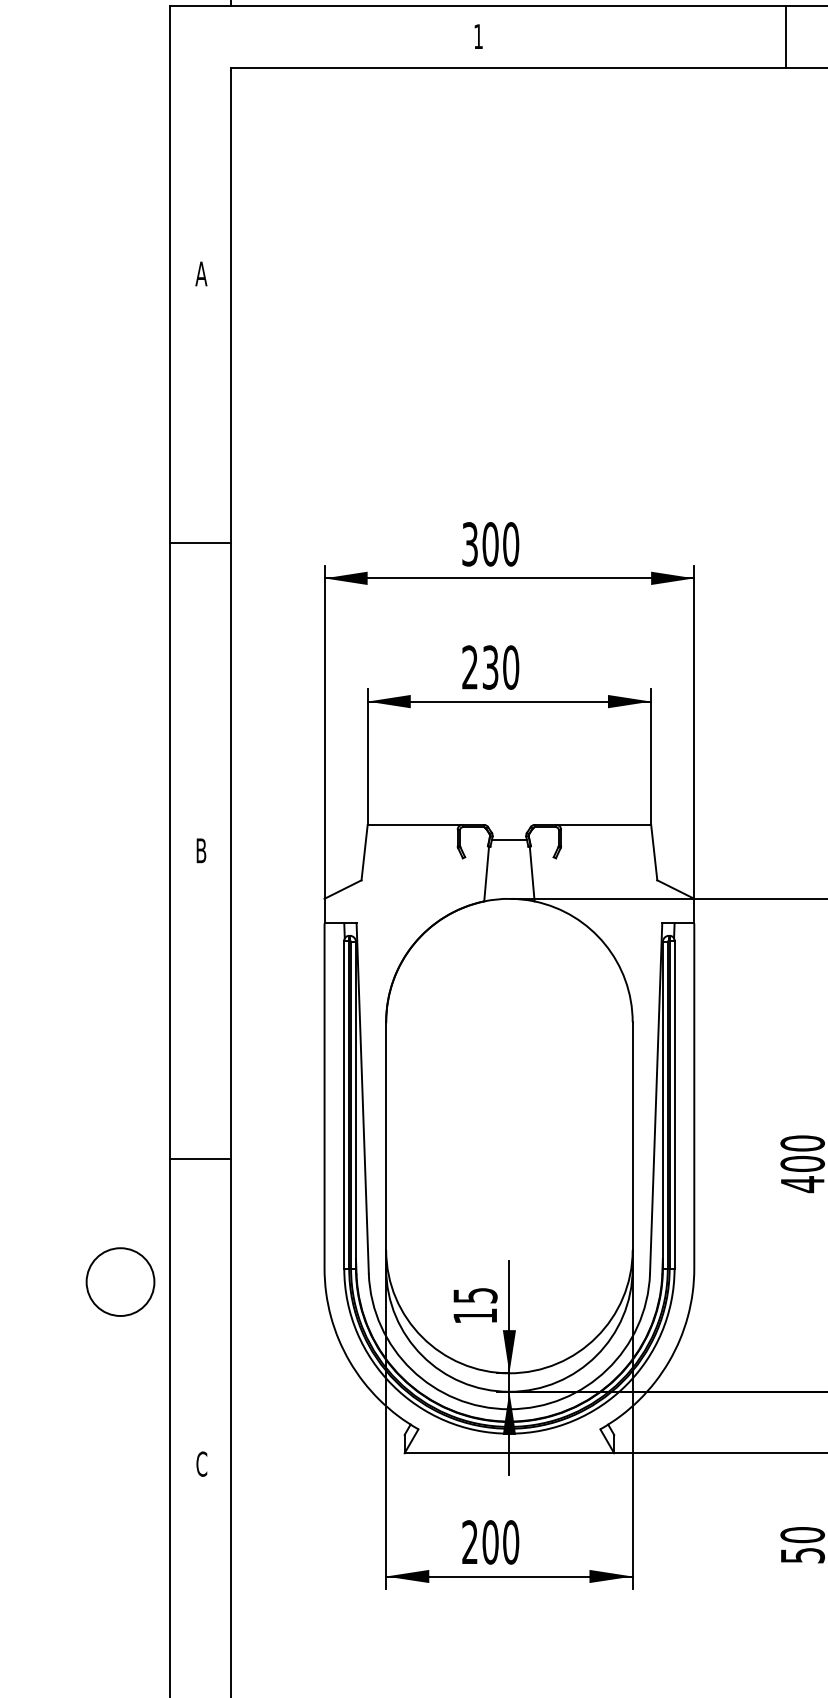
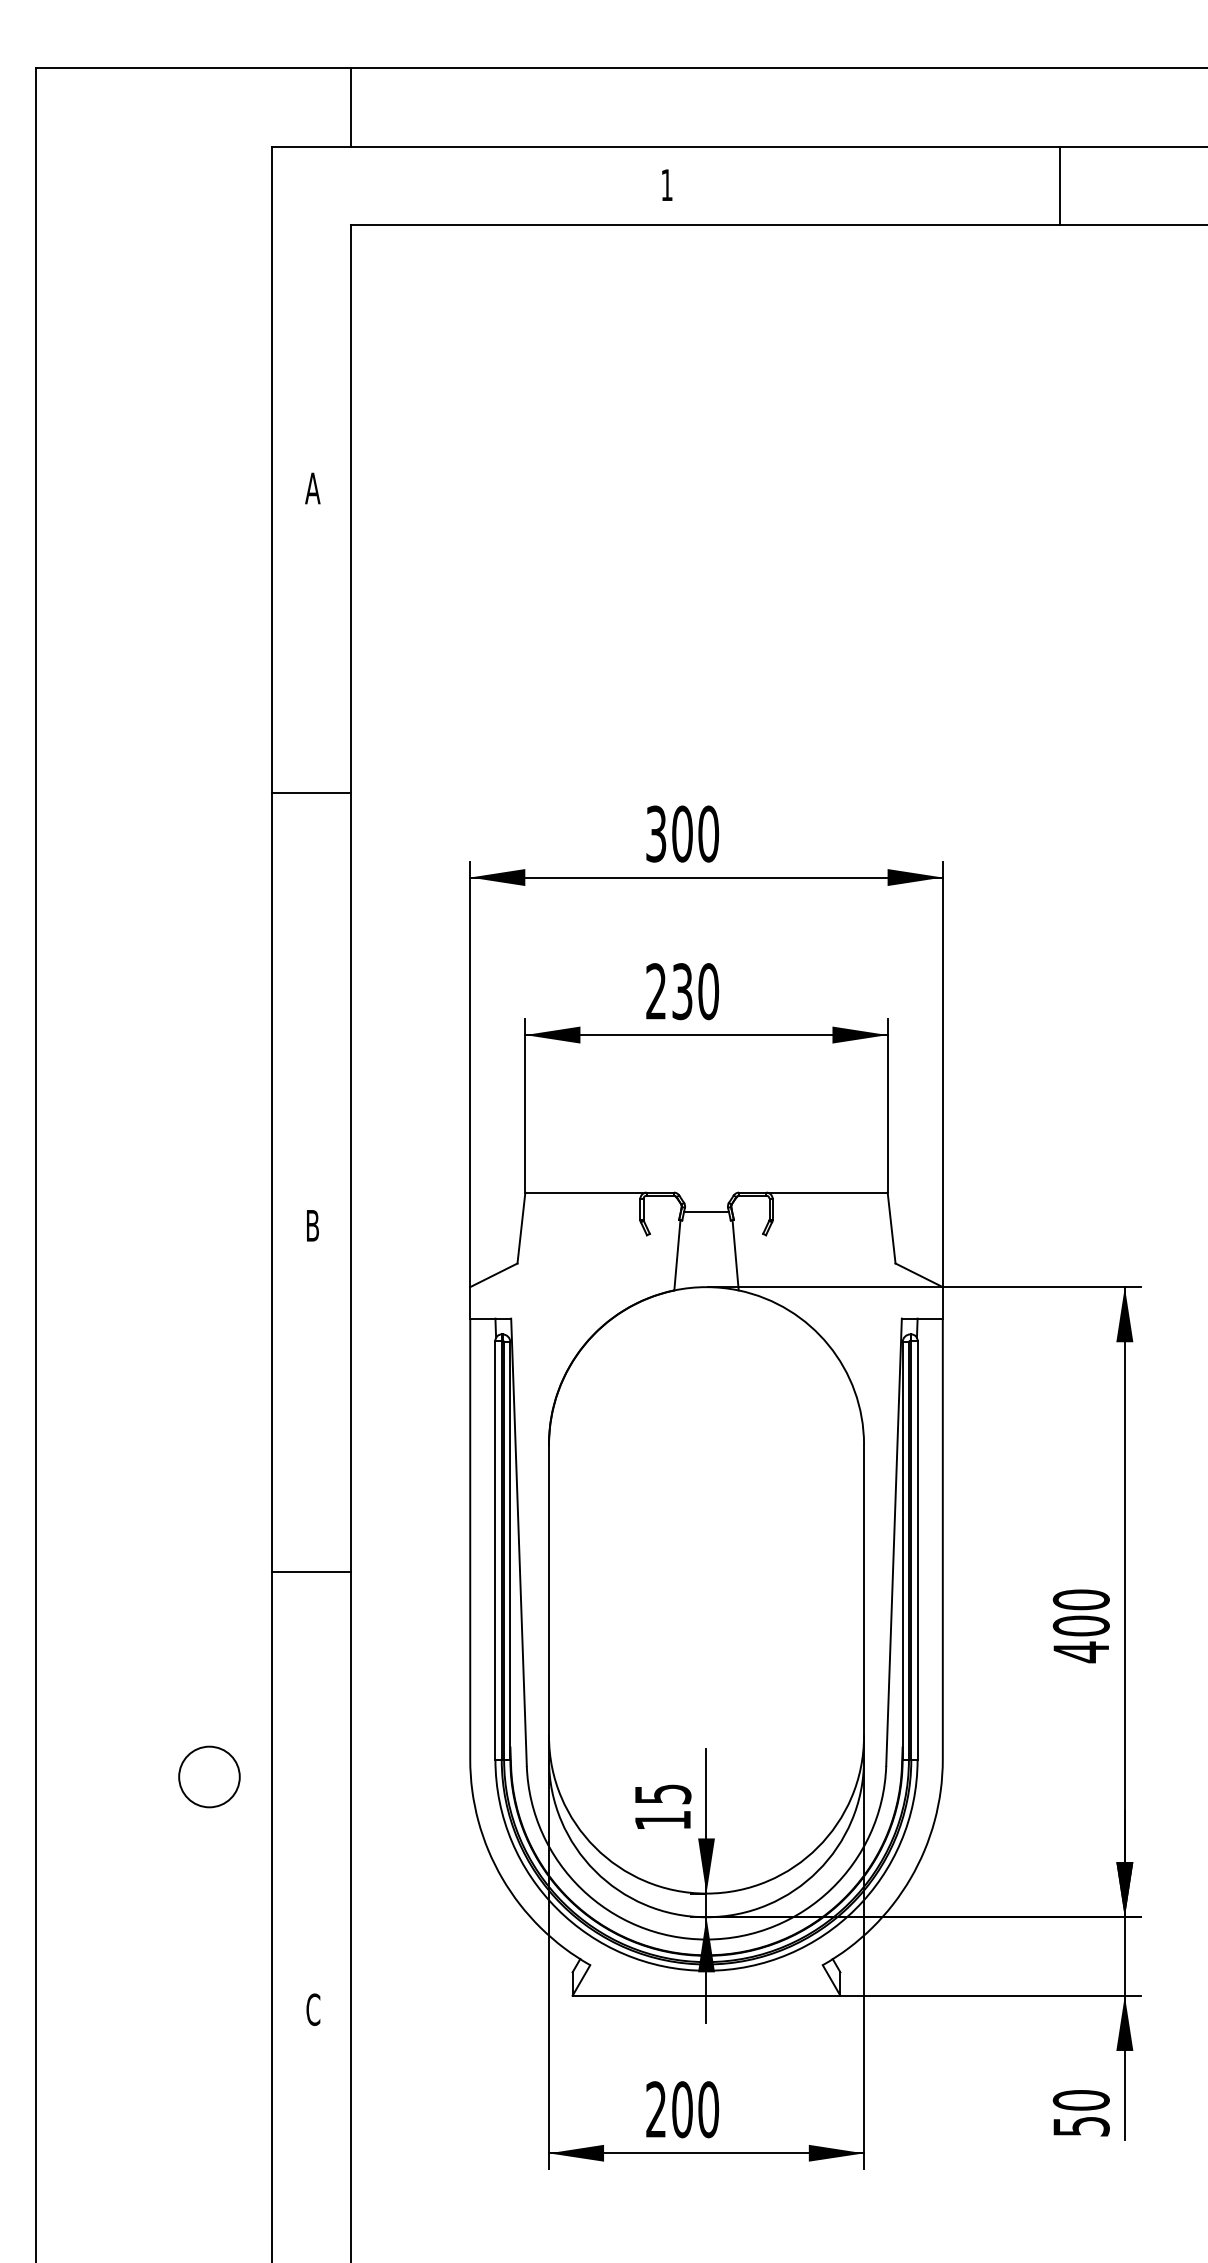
line: (200, 542) -> (311, 792), moved
line: (200, 1158) -> (311, 1572), moved
circle: (120, 1281) -> (209, 1776), size x0.7

